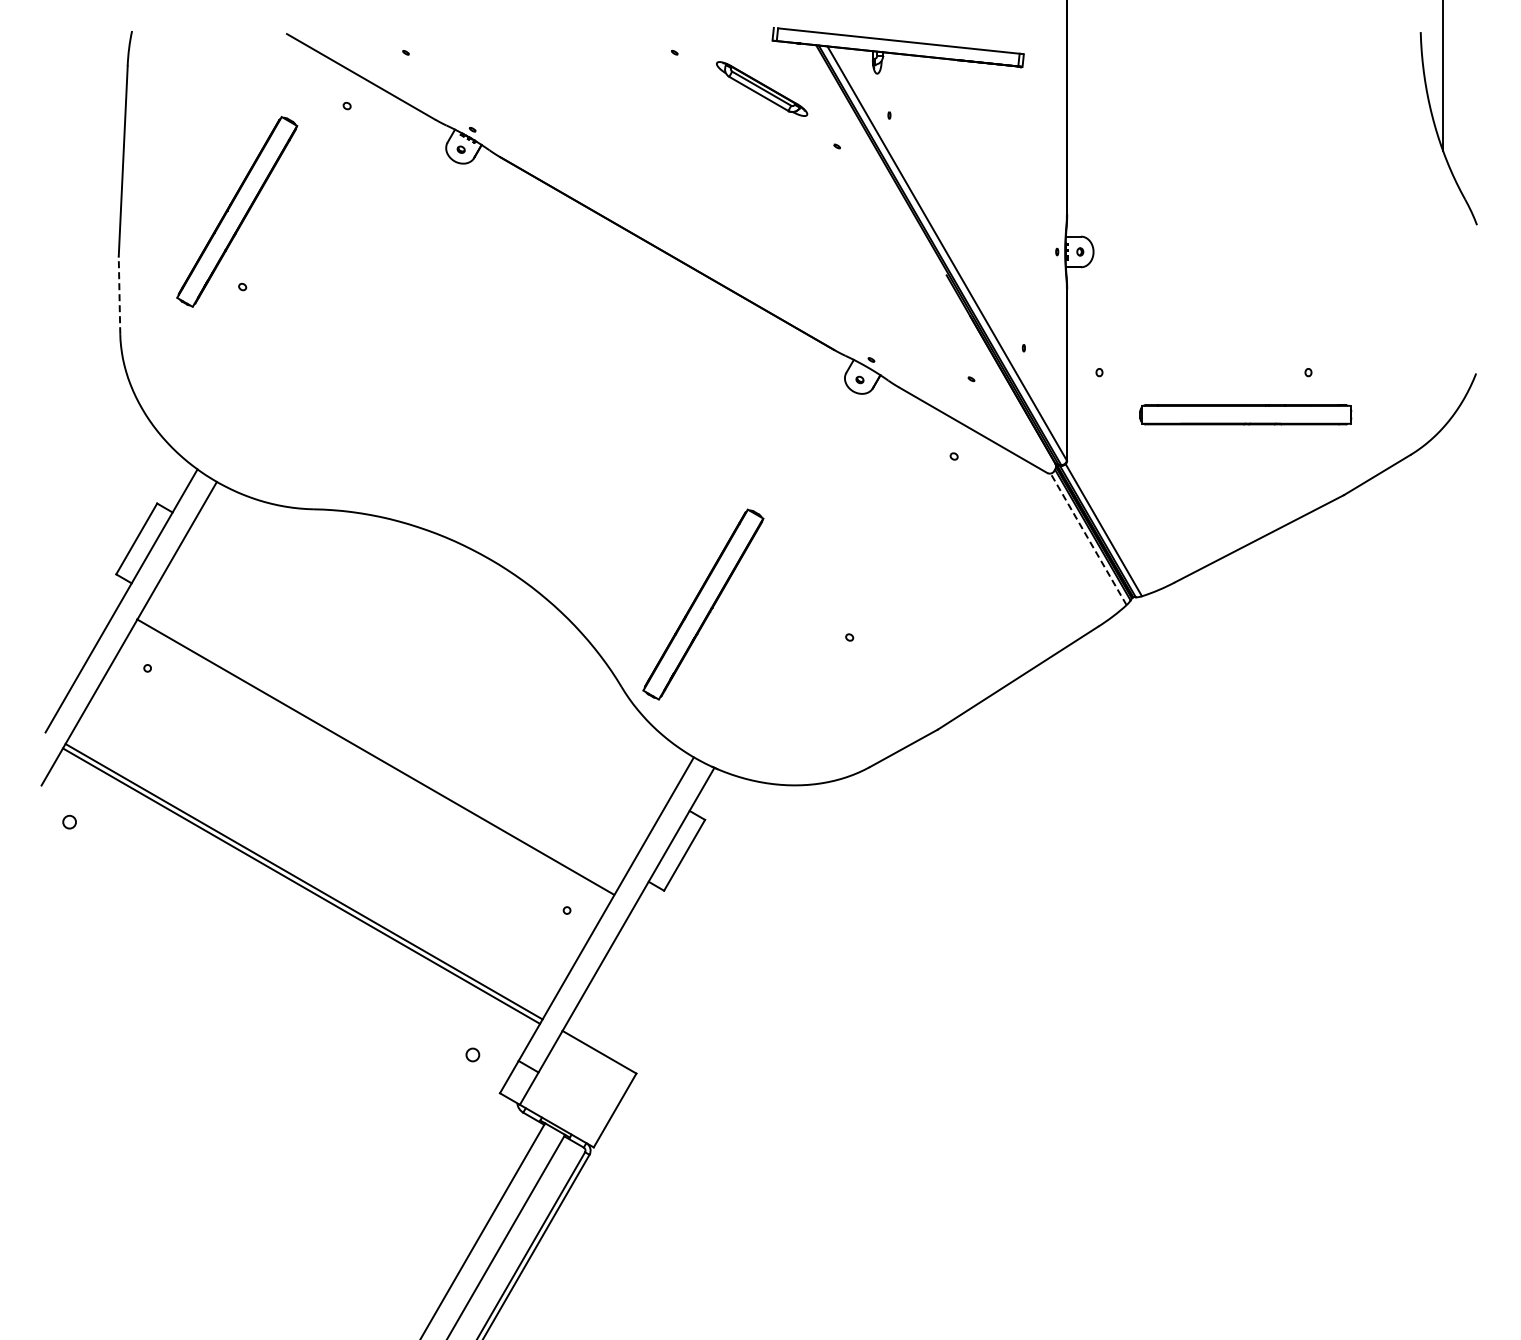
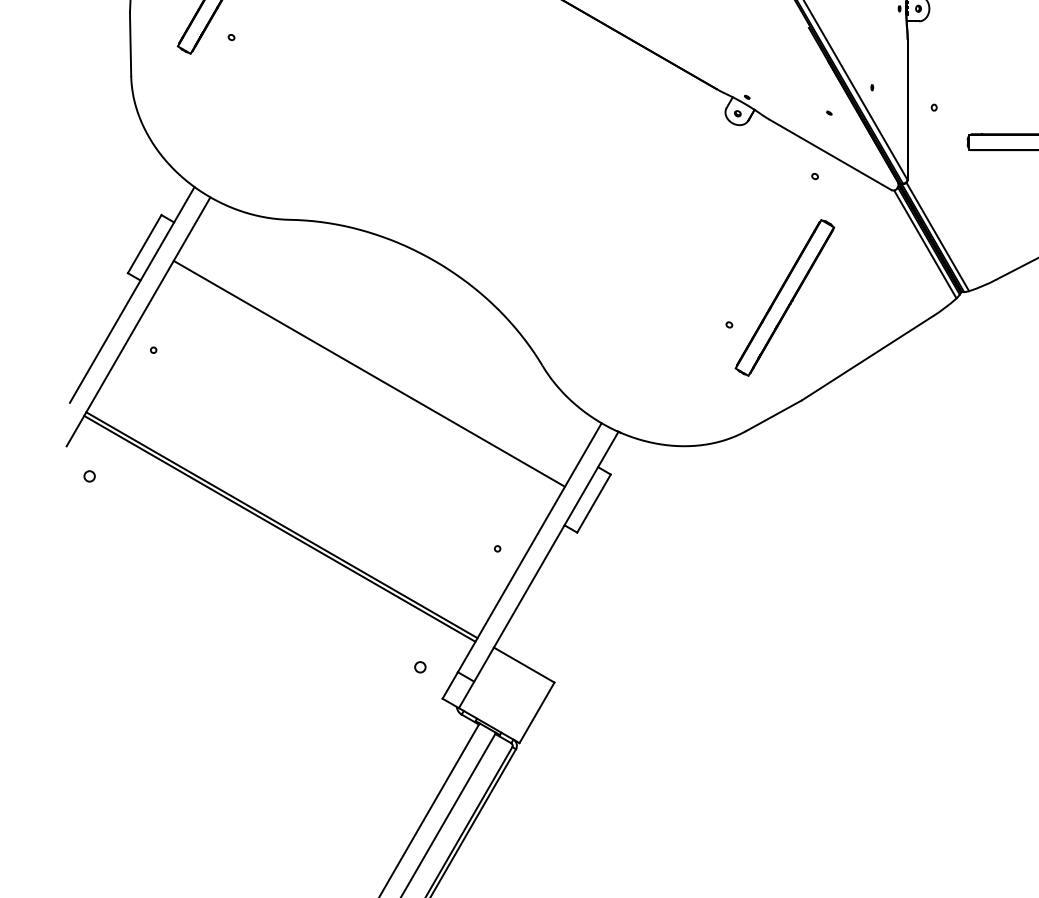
line: (119, 295) -> (130, 44), dashed -> solid
line: (1088, 539) -> (925, 244), dashed -> solid
part: (703, 604) -> (785, 297), moved
line: (375, 756) -> (369, 373), moved

